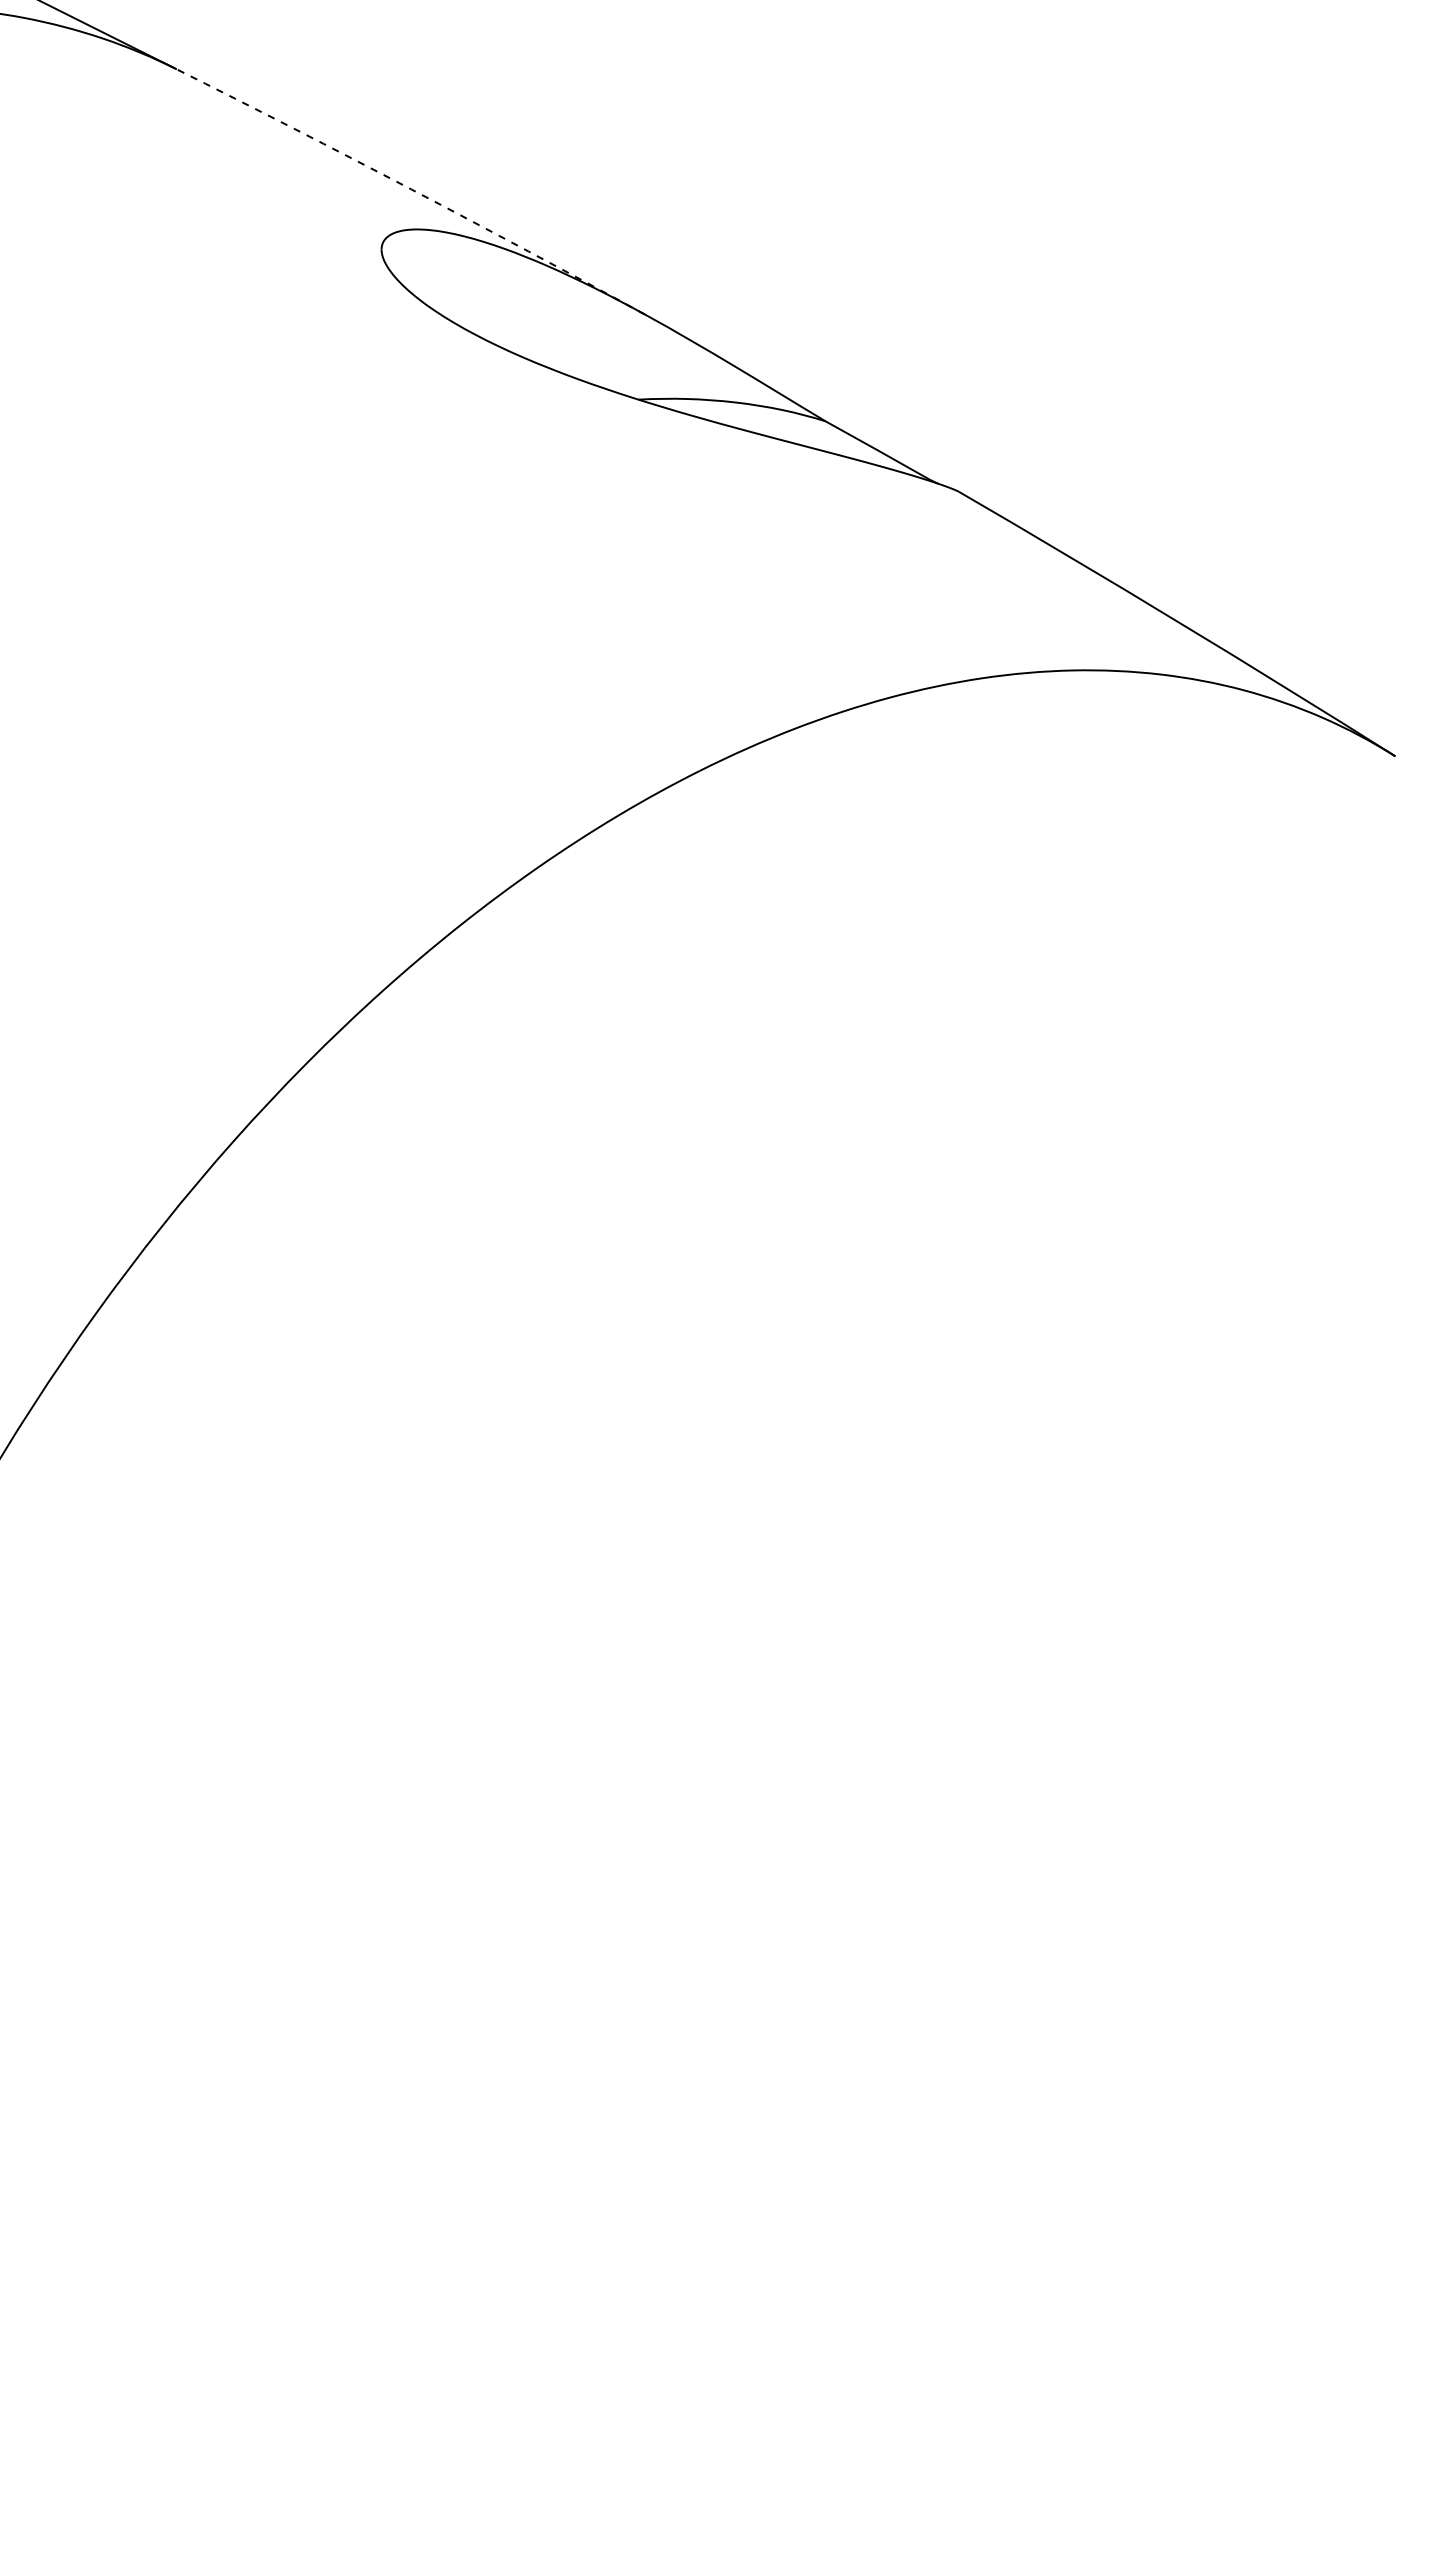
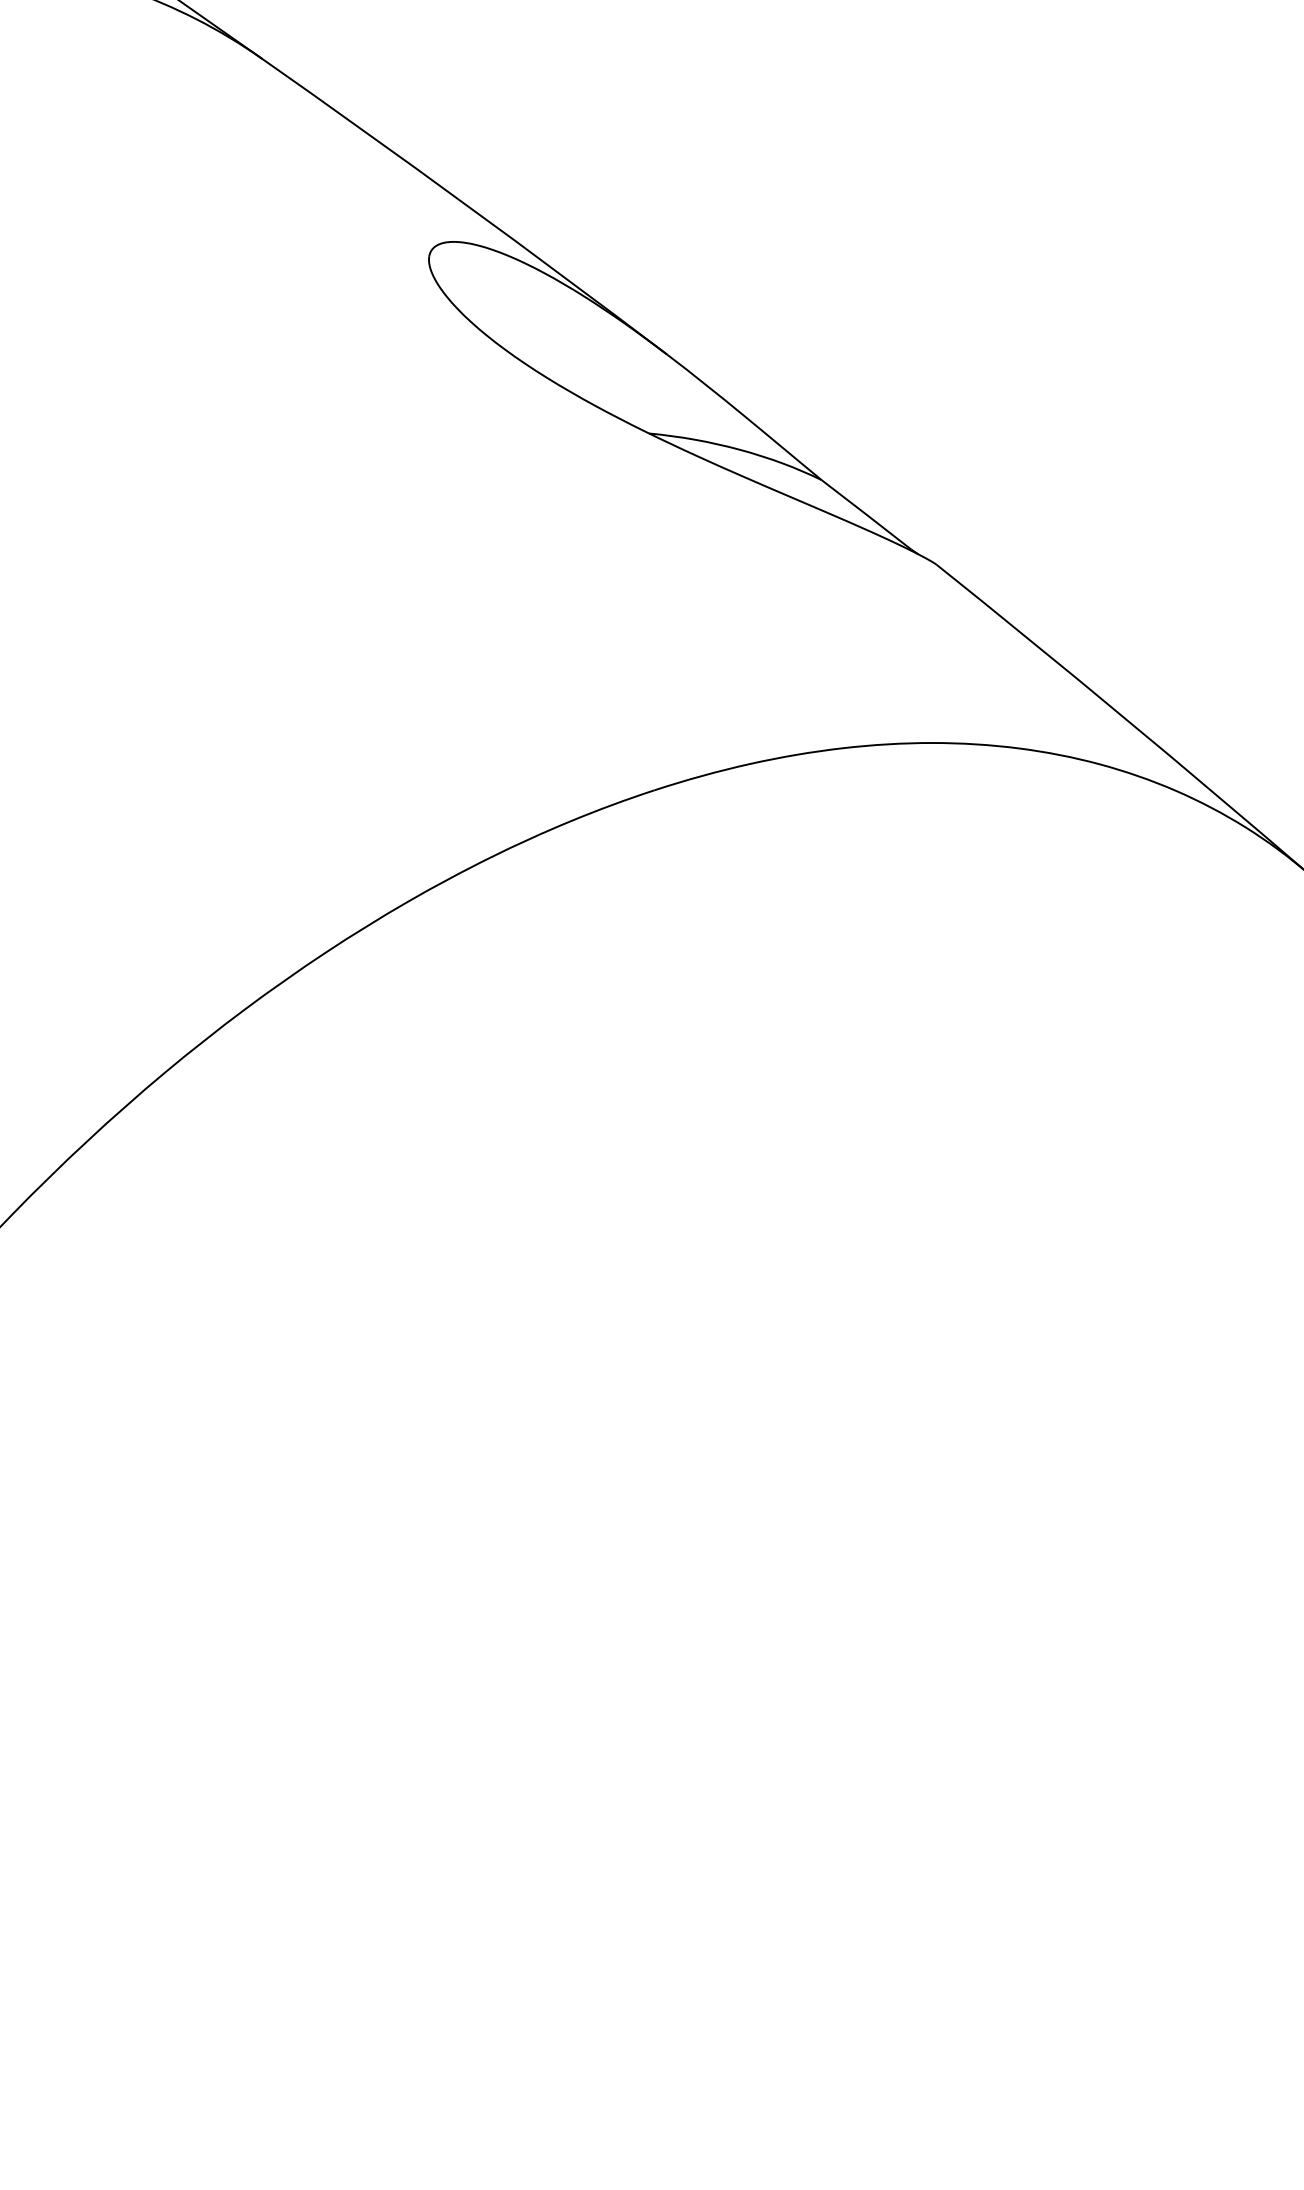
arc: (411, 189) -> (465, 204), dashed -> solid

